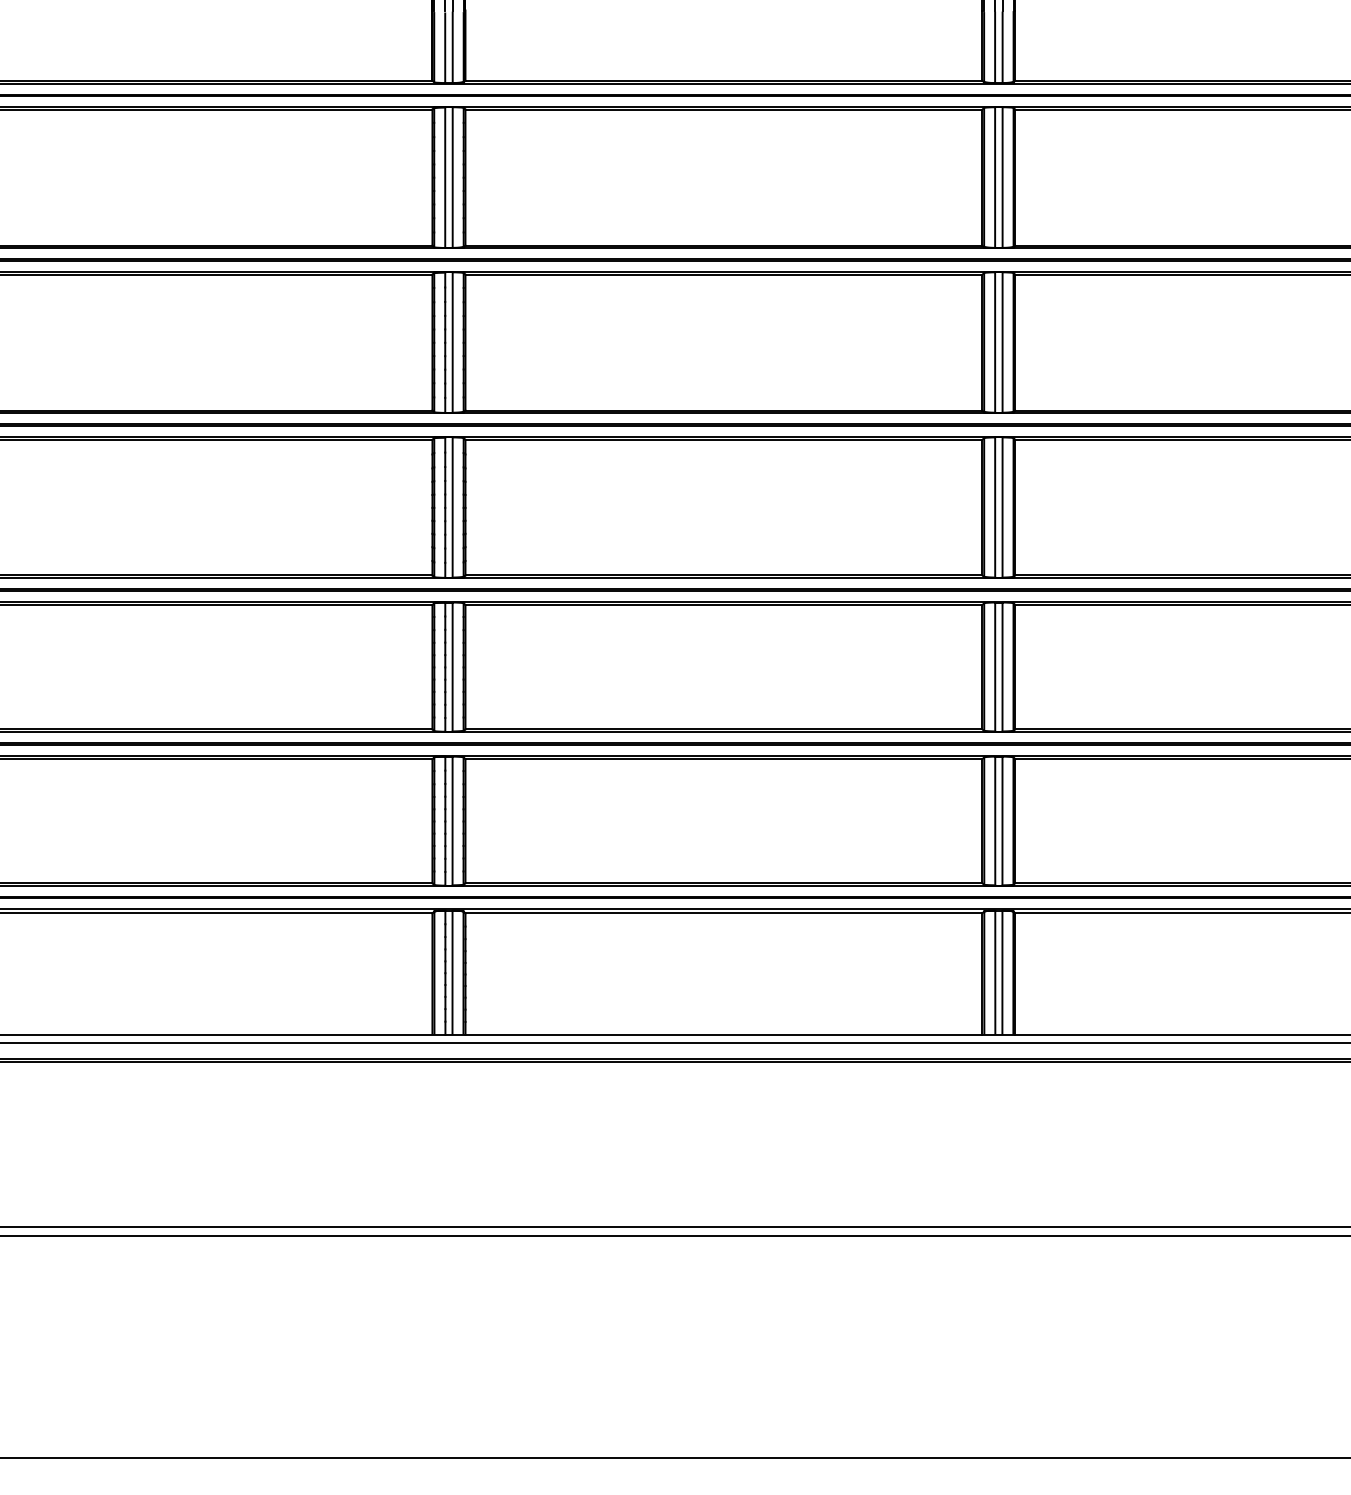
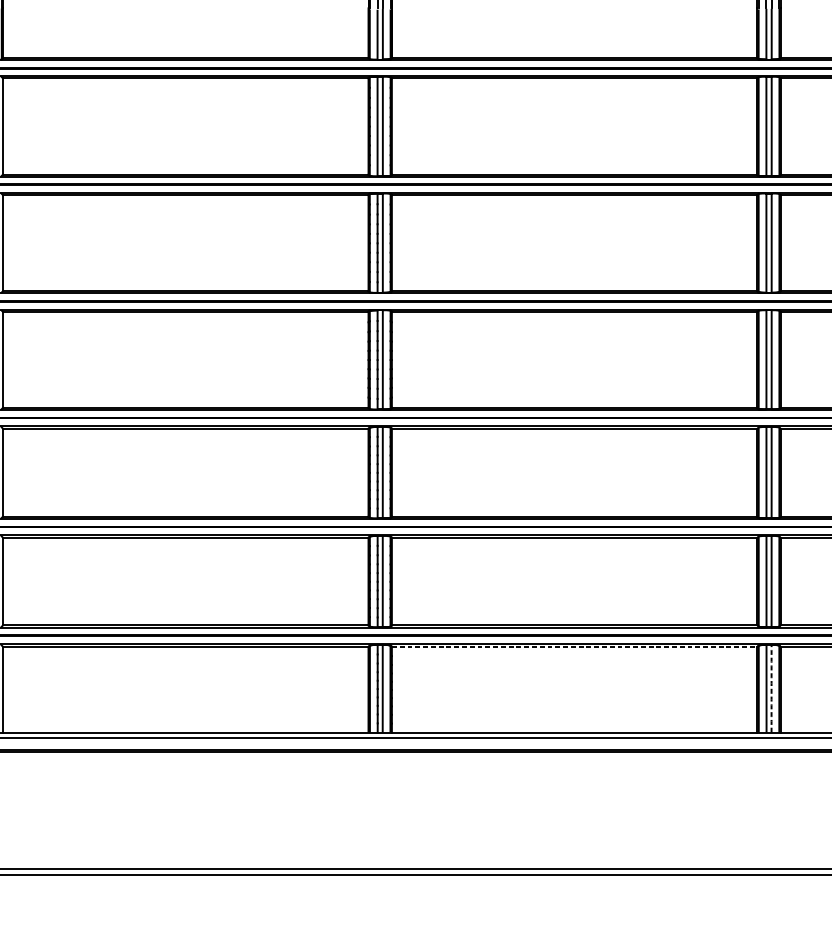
line: (724, 913) -> (575, 646), solid -> dashed
arc: (1002, 972) -> (771, 688), solid -> dashed

